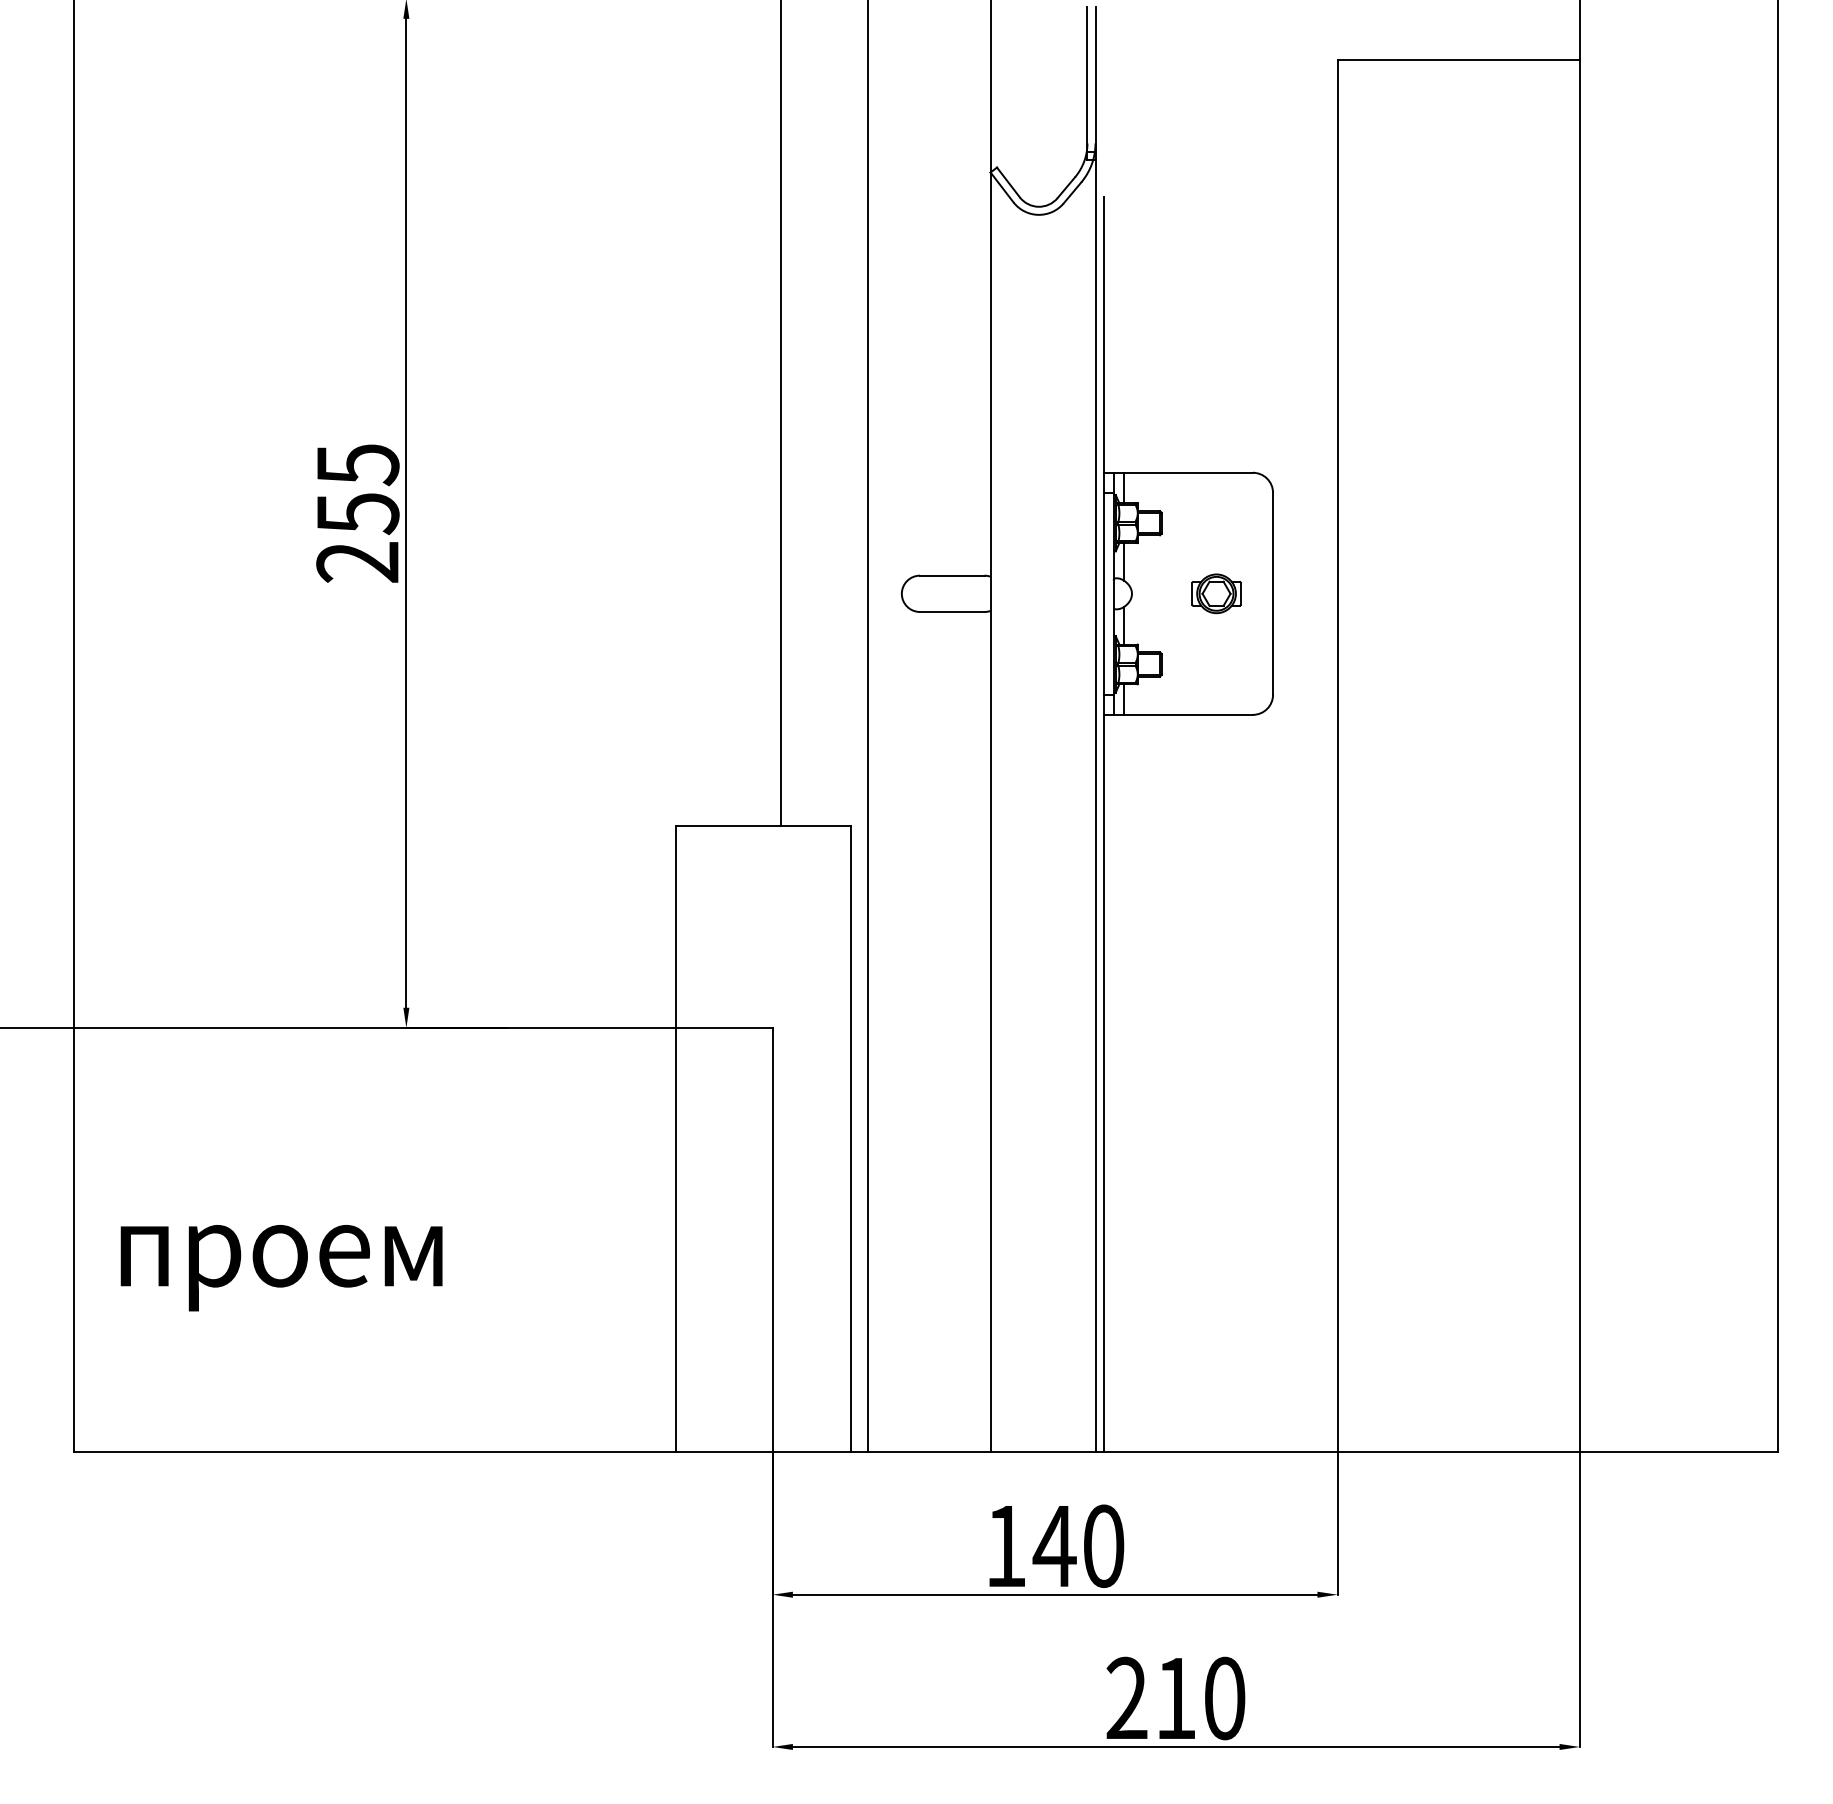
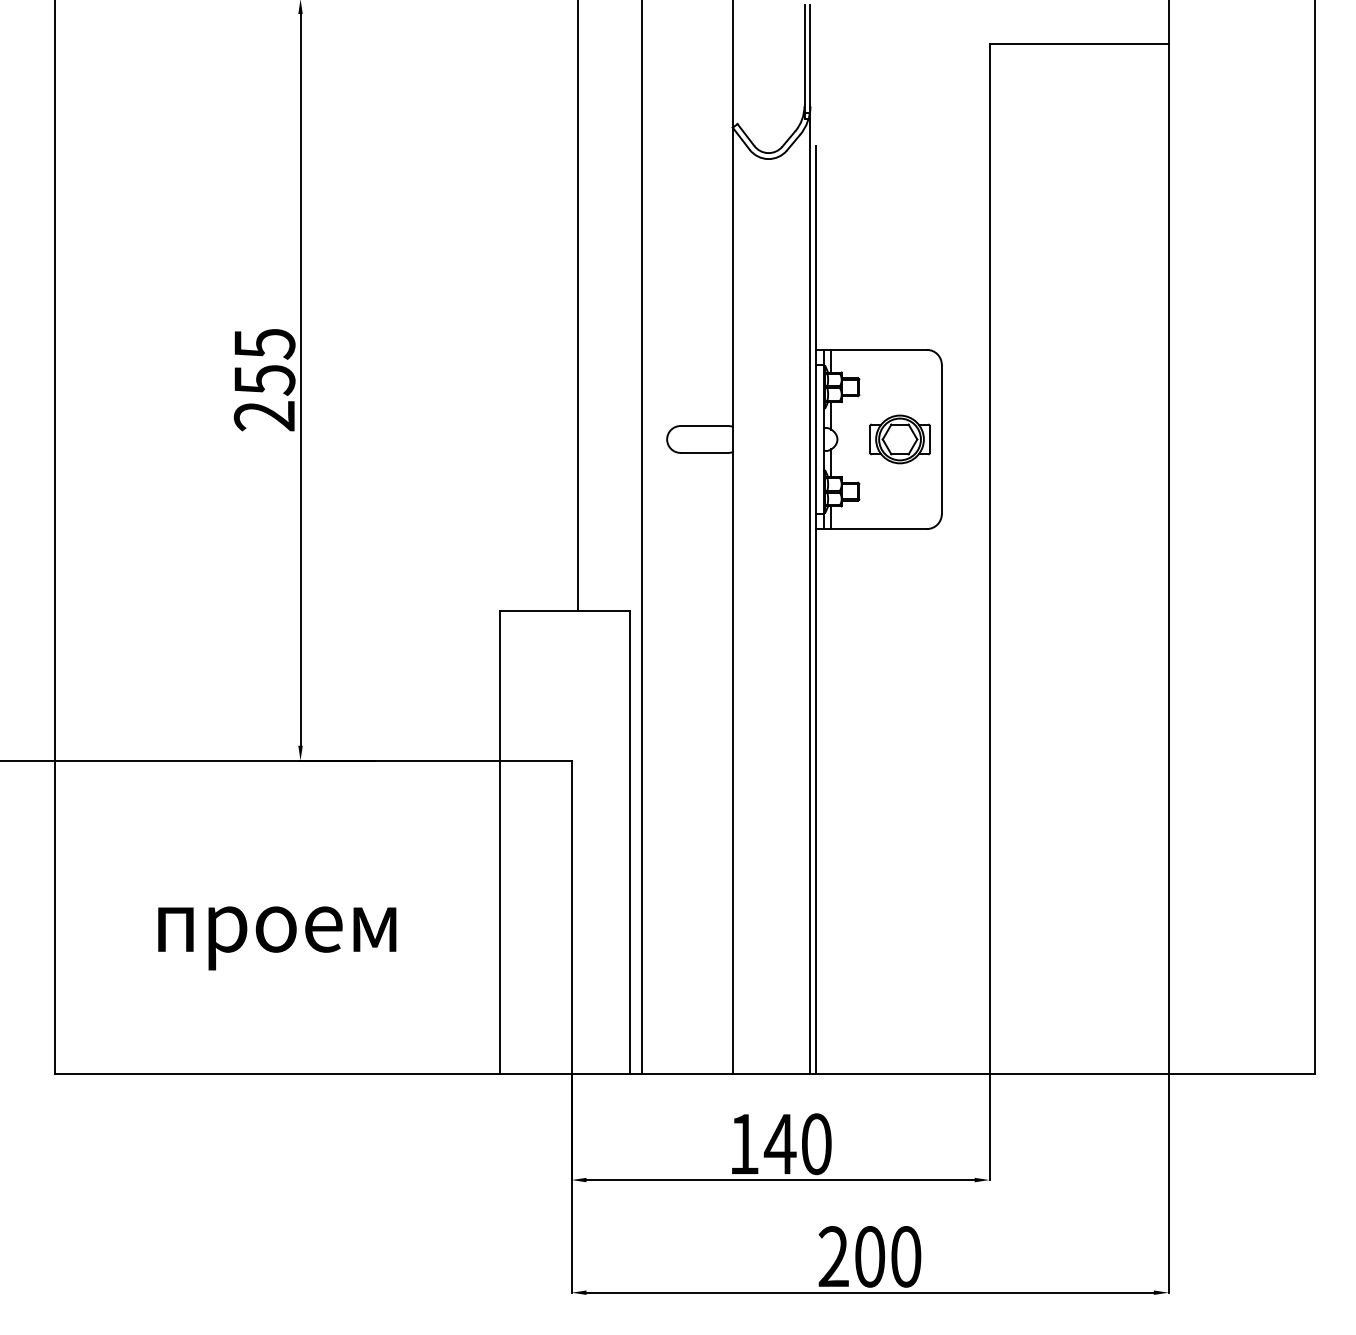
part: (1215, 593) -> (899, 439), size x1.67
text: (281, 1268) -> (277, 938), moved
text: (1175, 1698) -> (869, 1256), 210 -> 200

